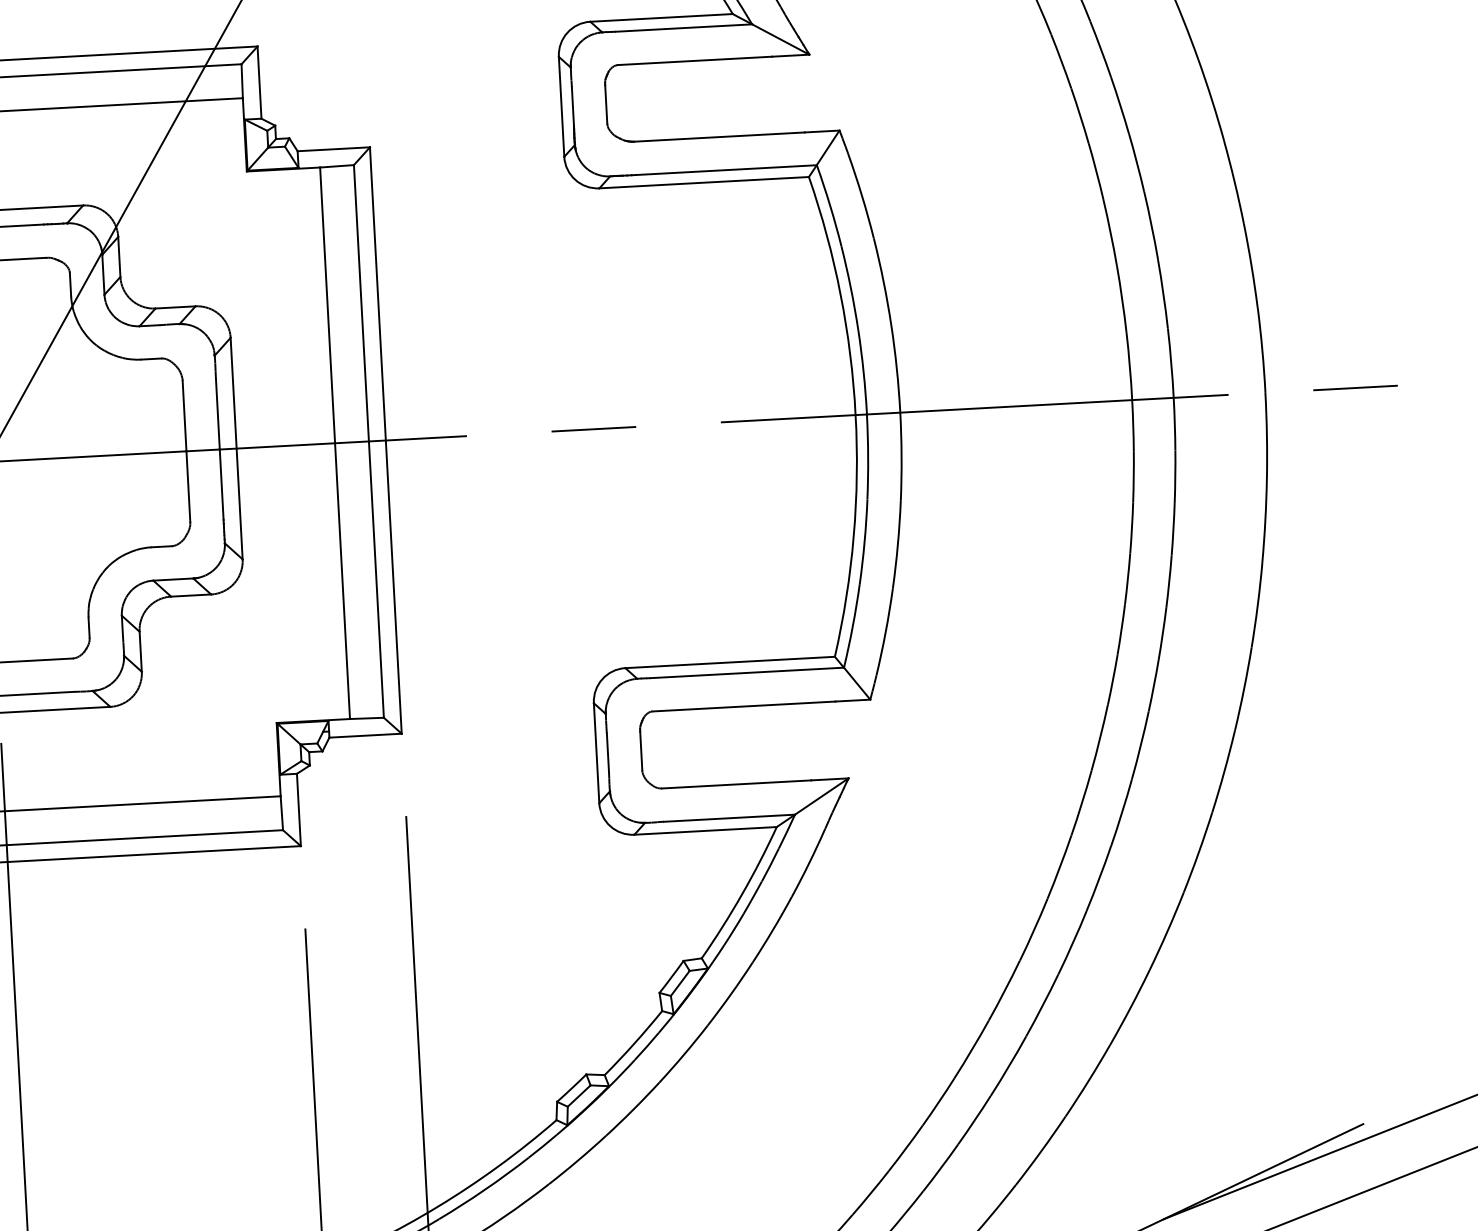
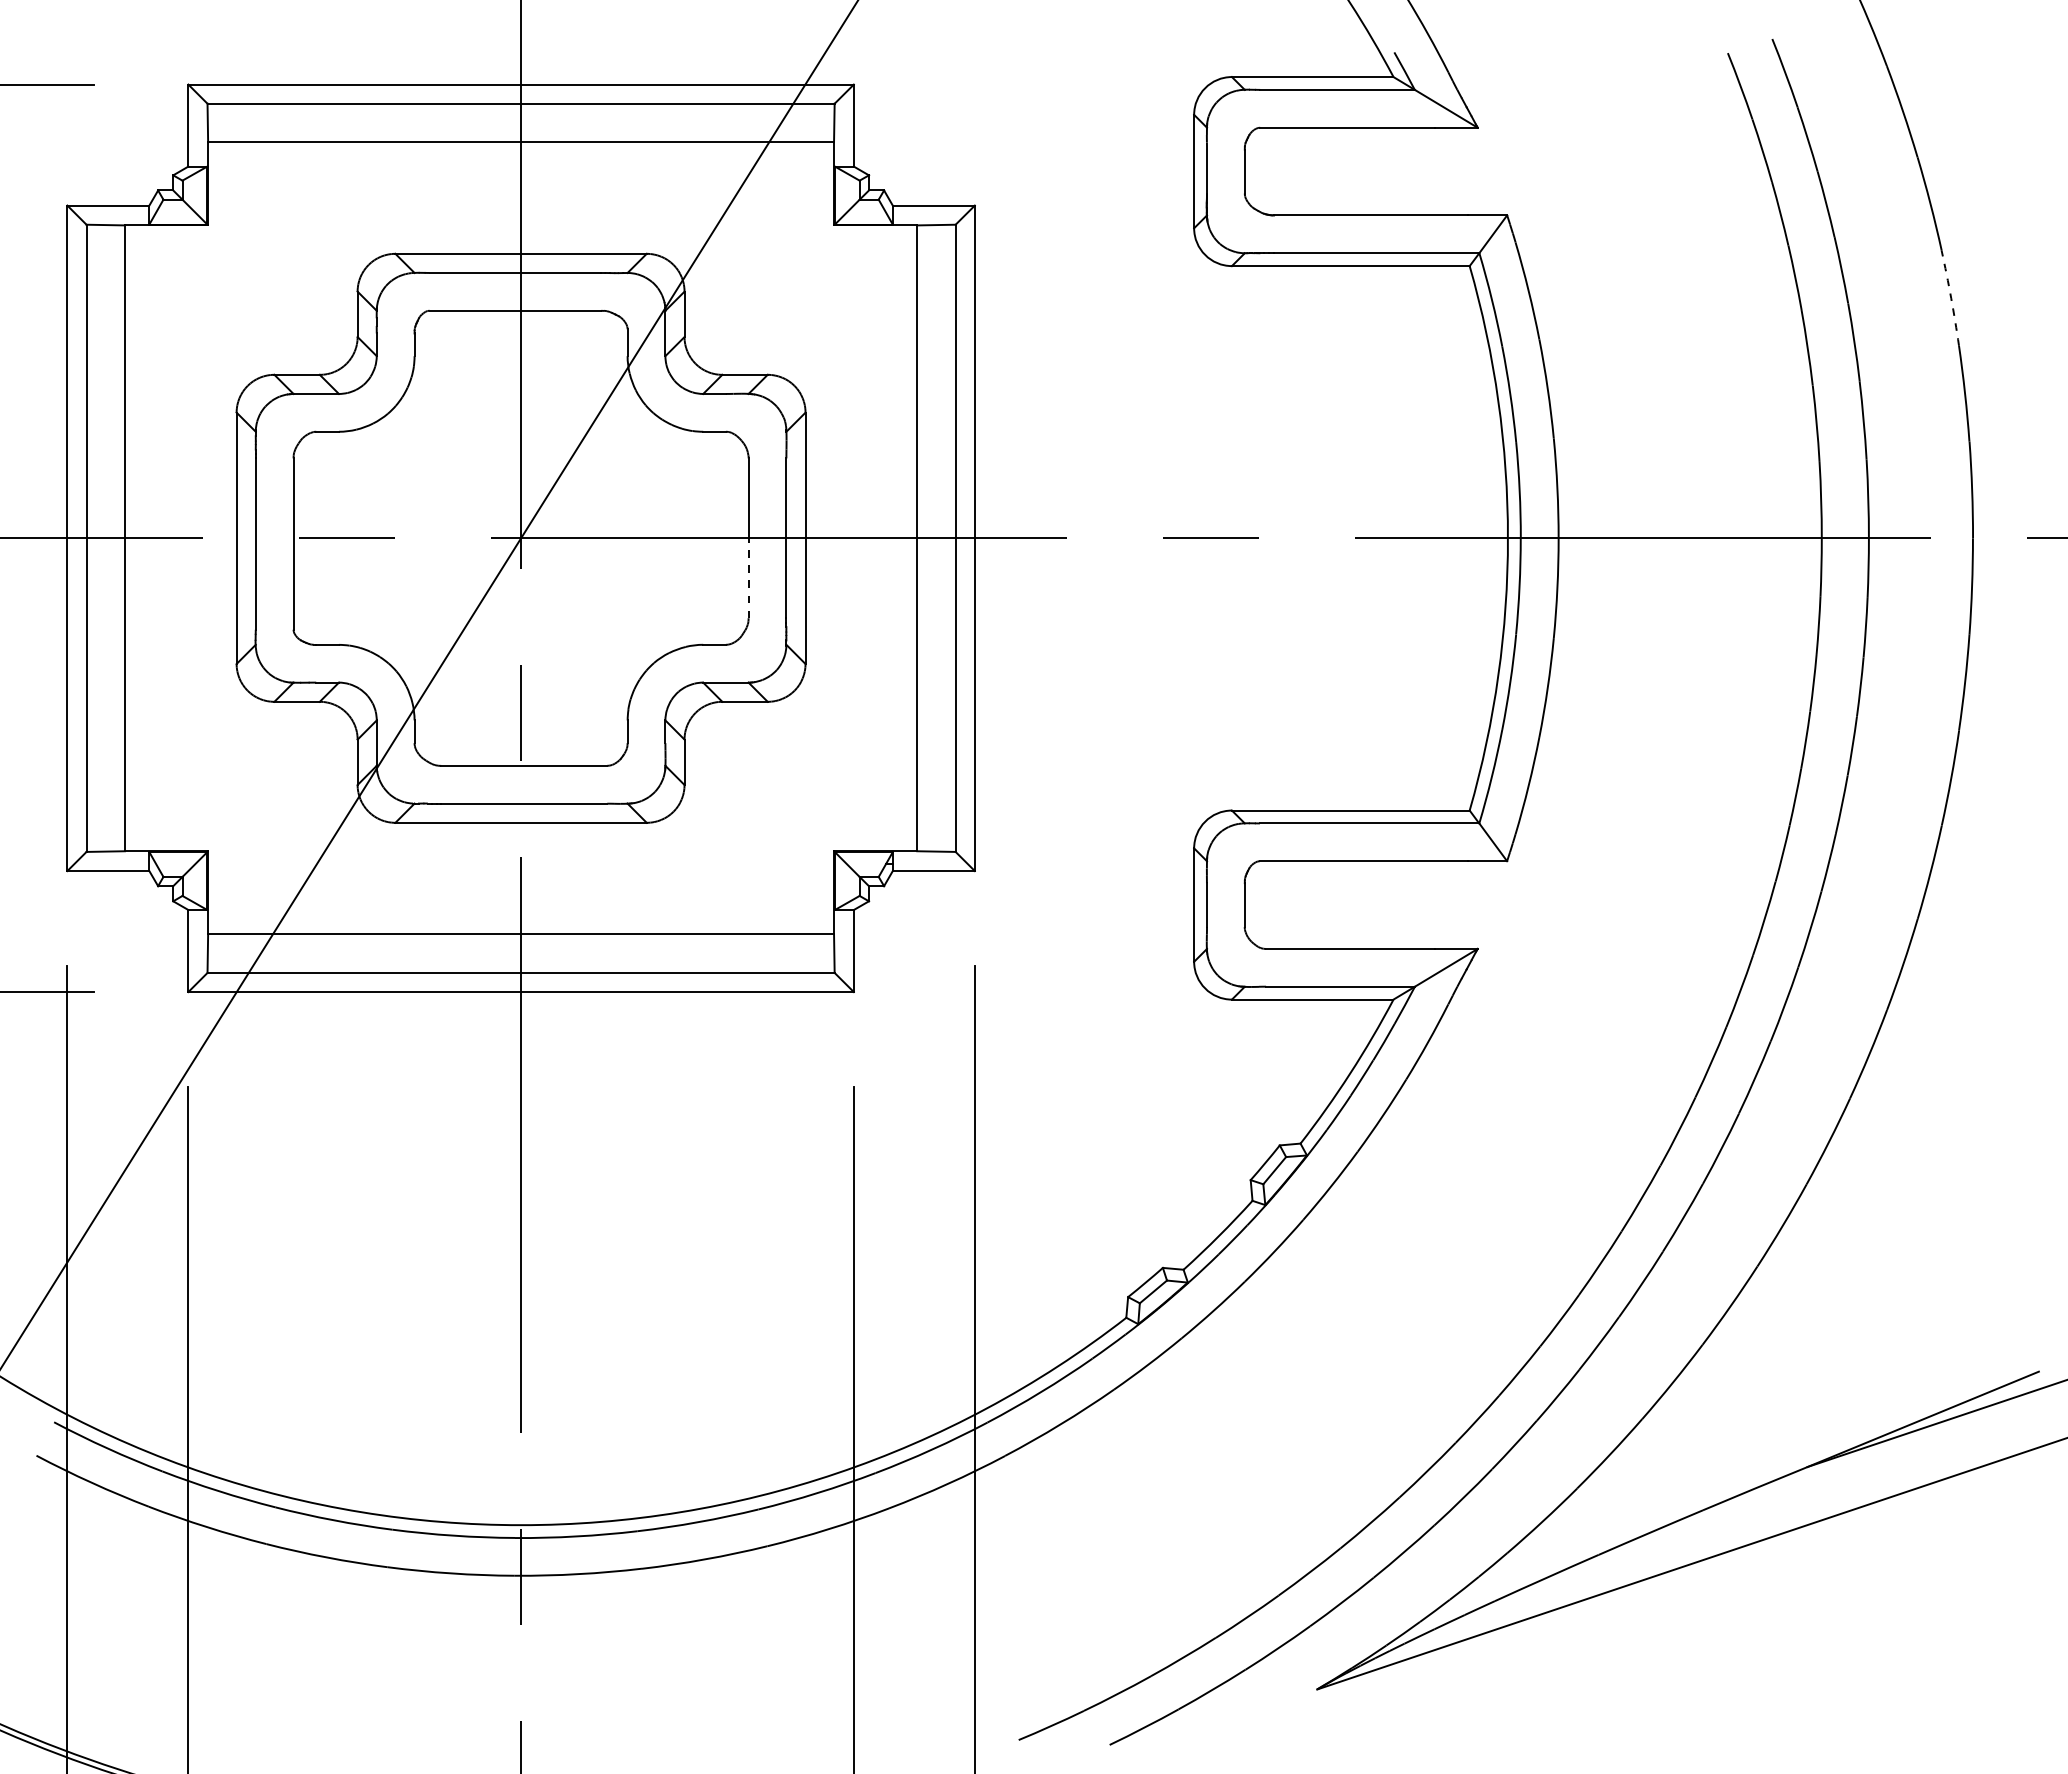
arc: (1235, 182) -> (1951, 298), solid -> dashed
line: (188, 486) -> (748, 578), solid -> dashed

